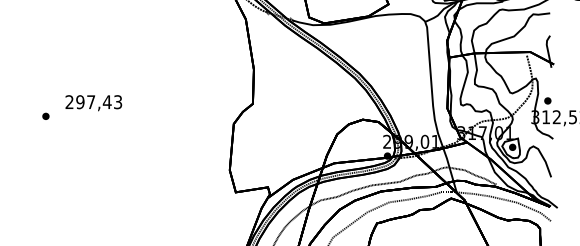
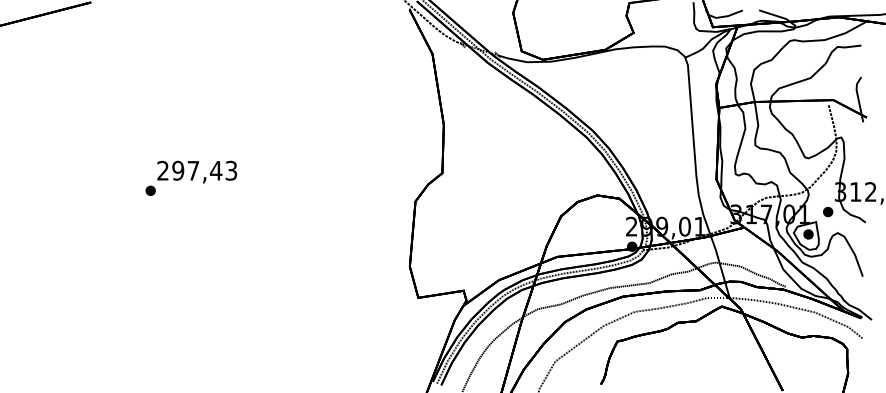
part: (548, 101) -> (828, 212), moved
text: (94, 102) -> (197, 171), moved

